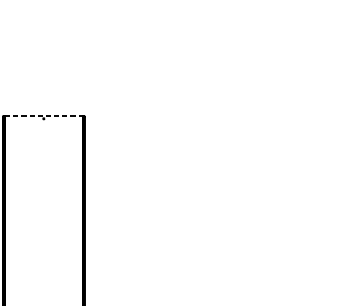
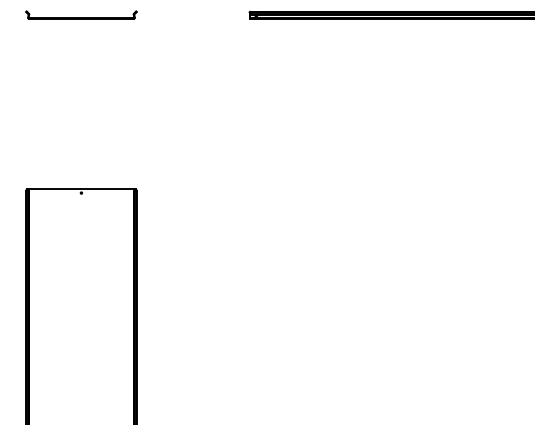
line: (43, 116) -> (81, 189), dashed -> solid

